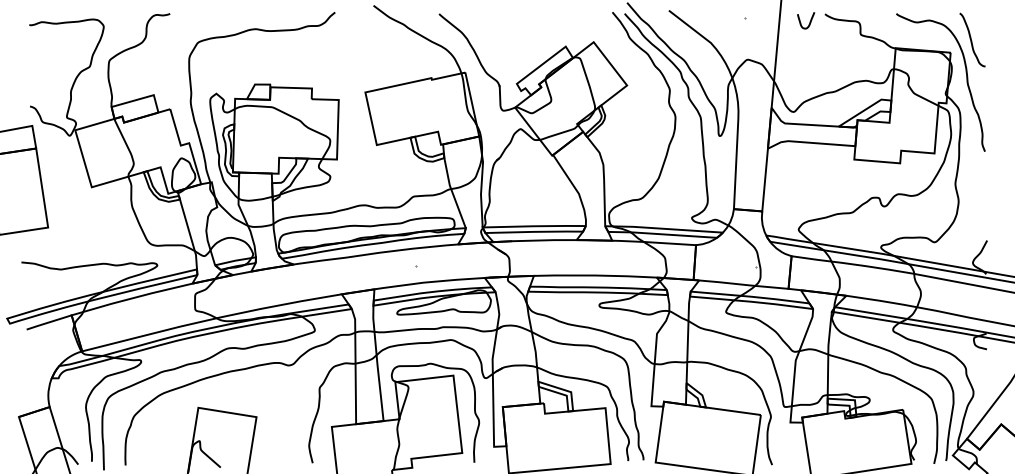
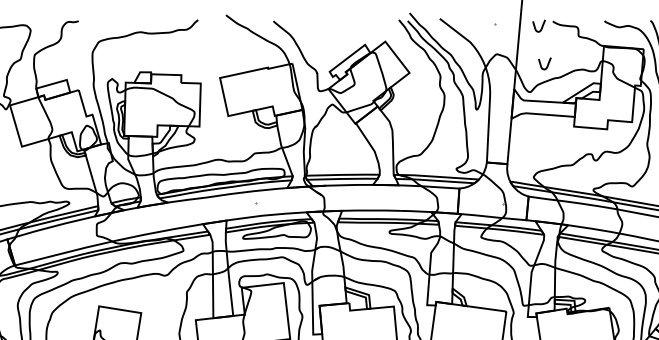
curve: (817, 73) -> (547, 64), added

